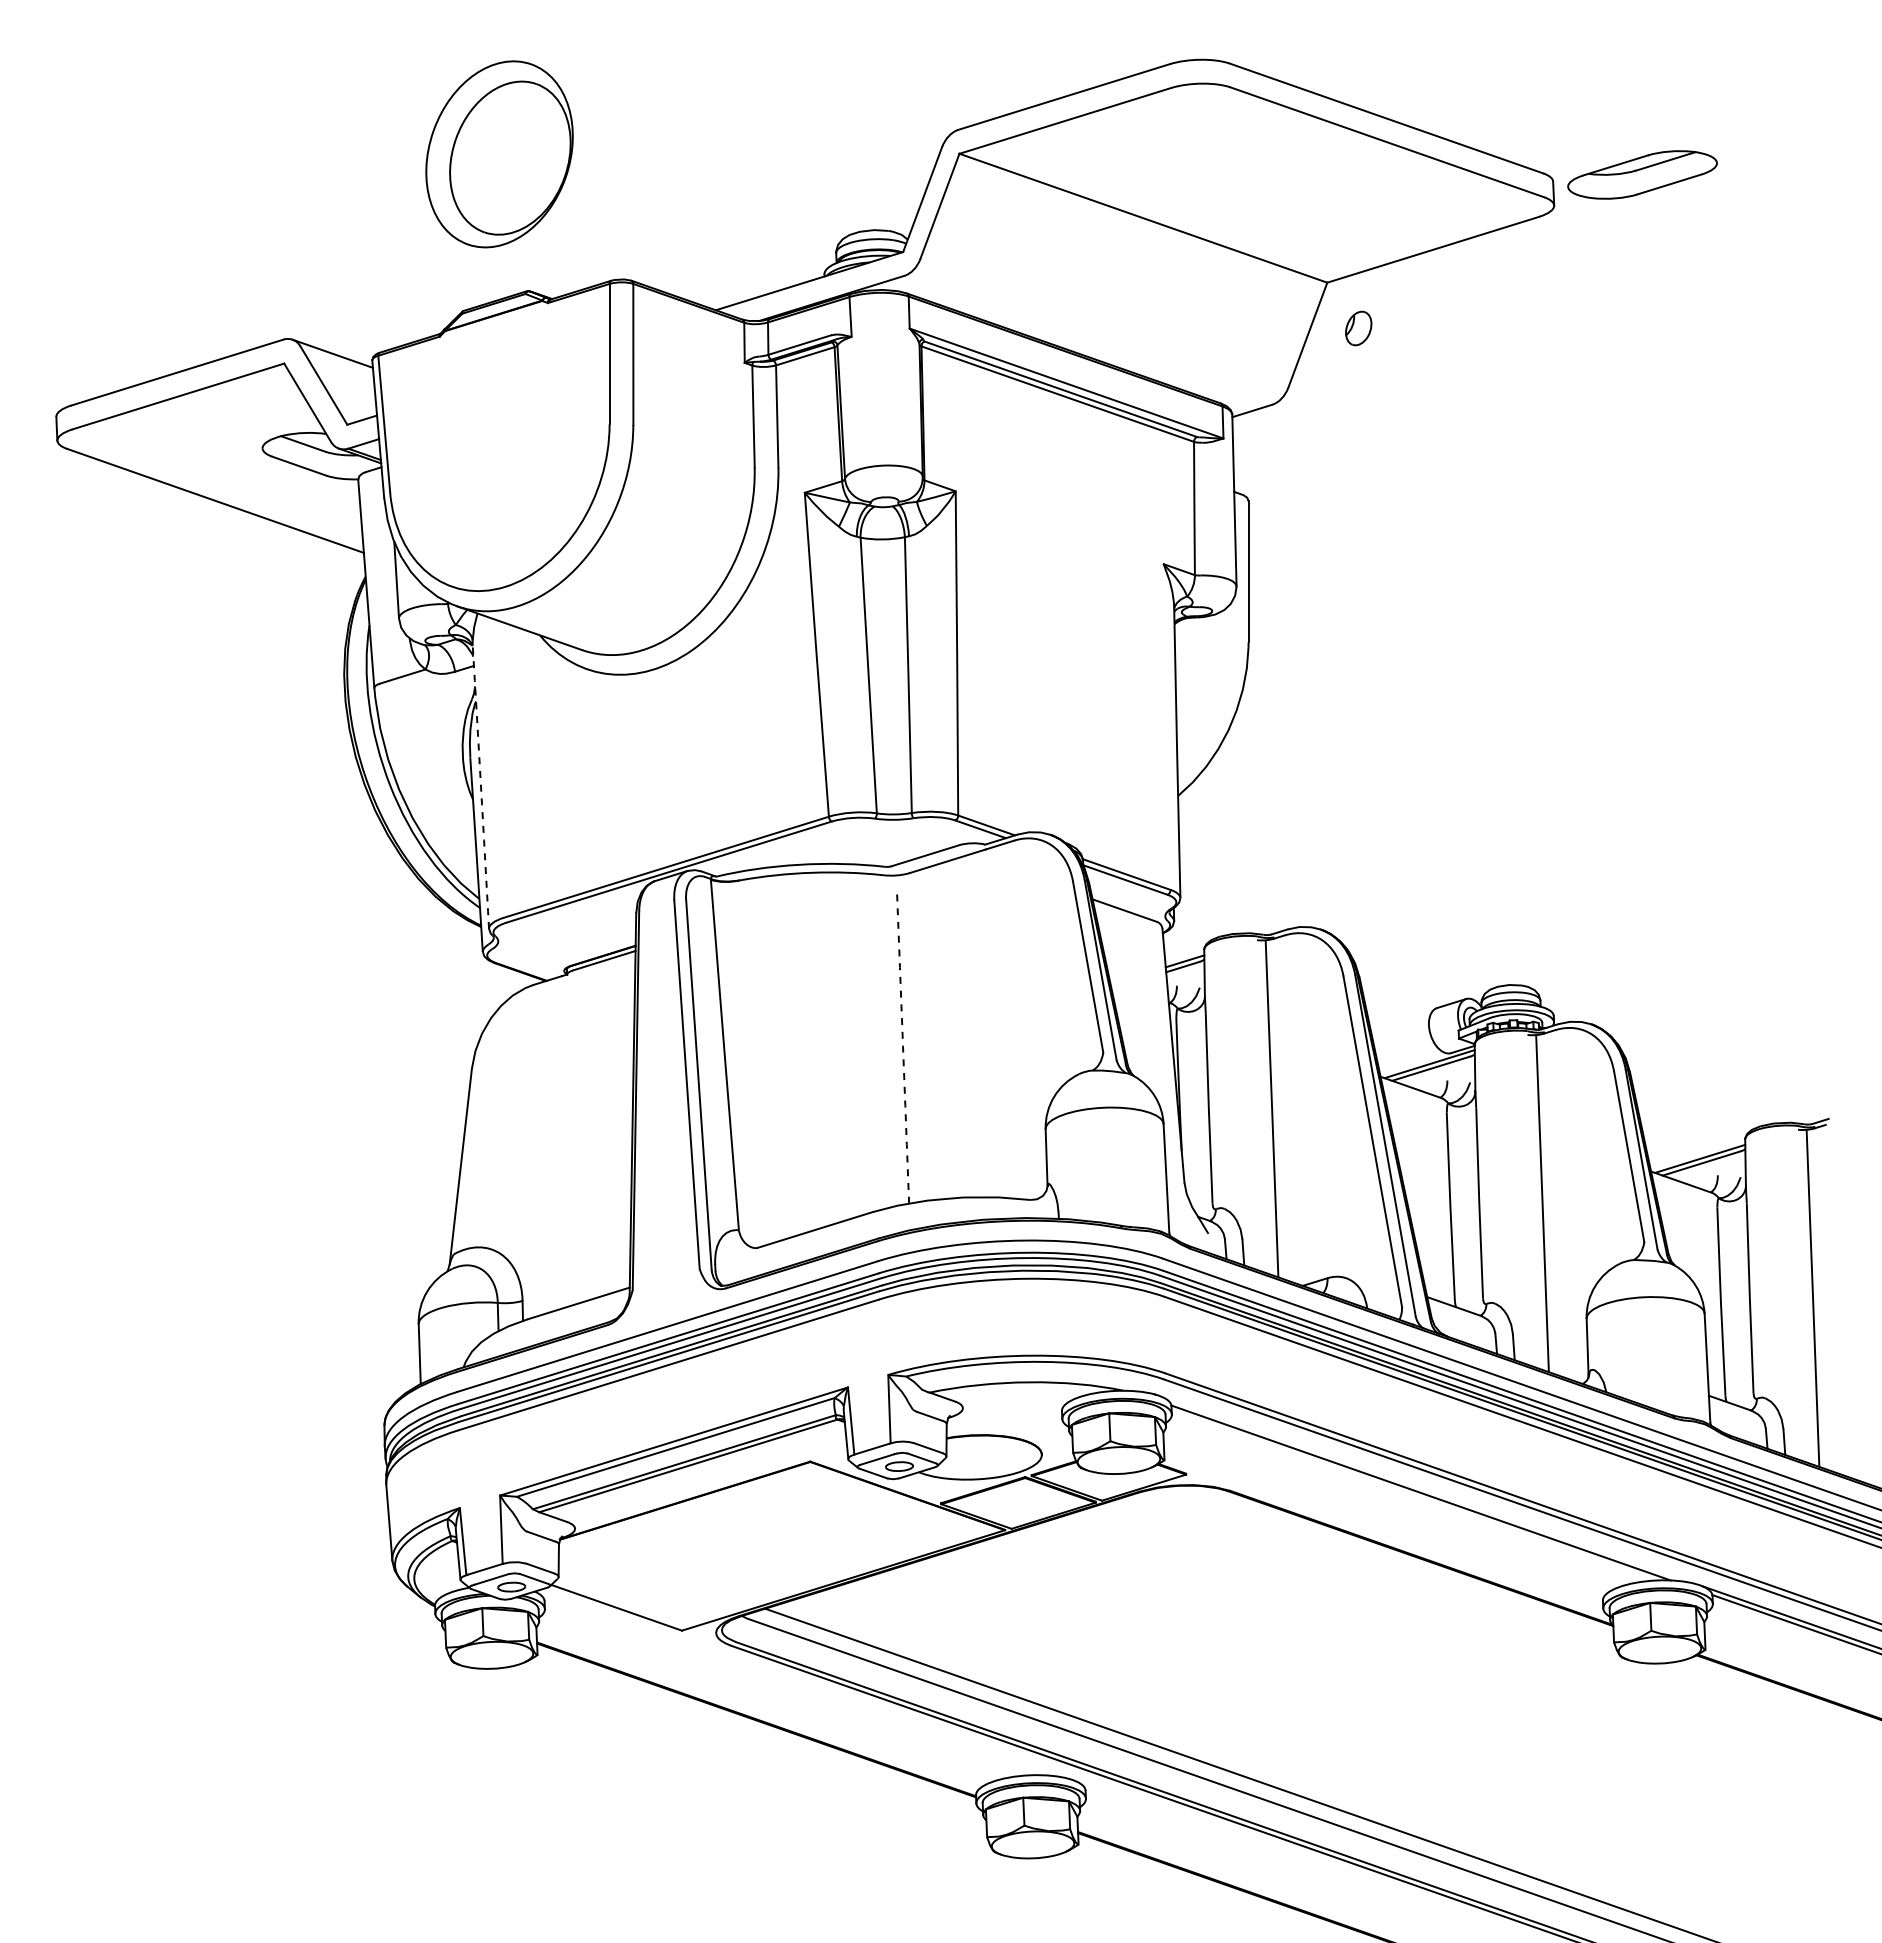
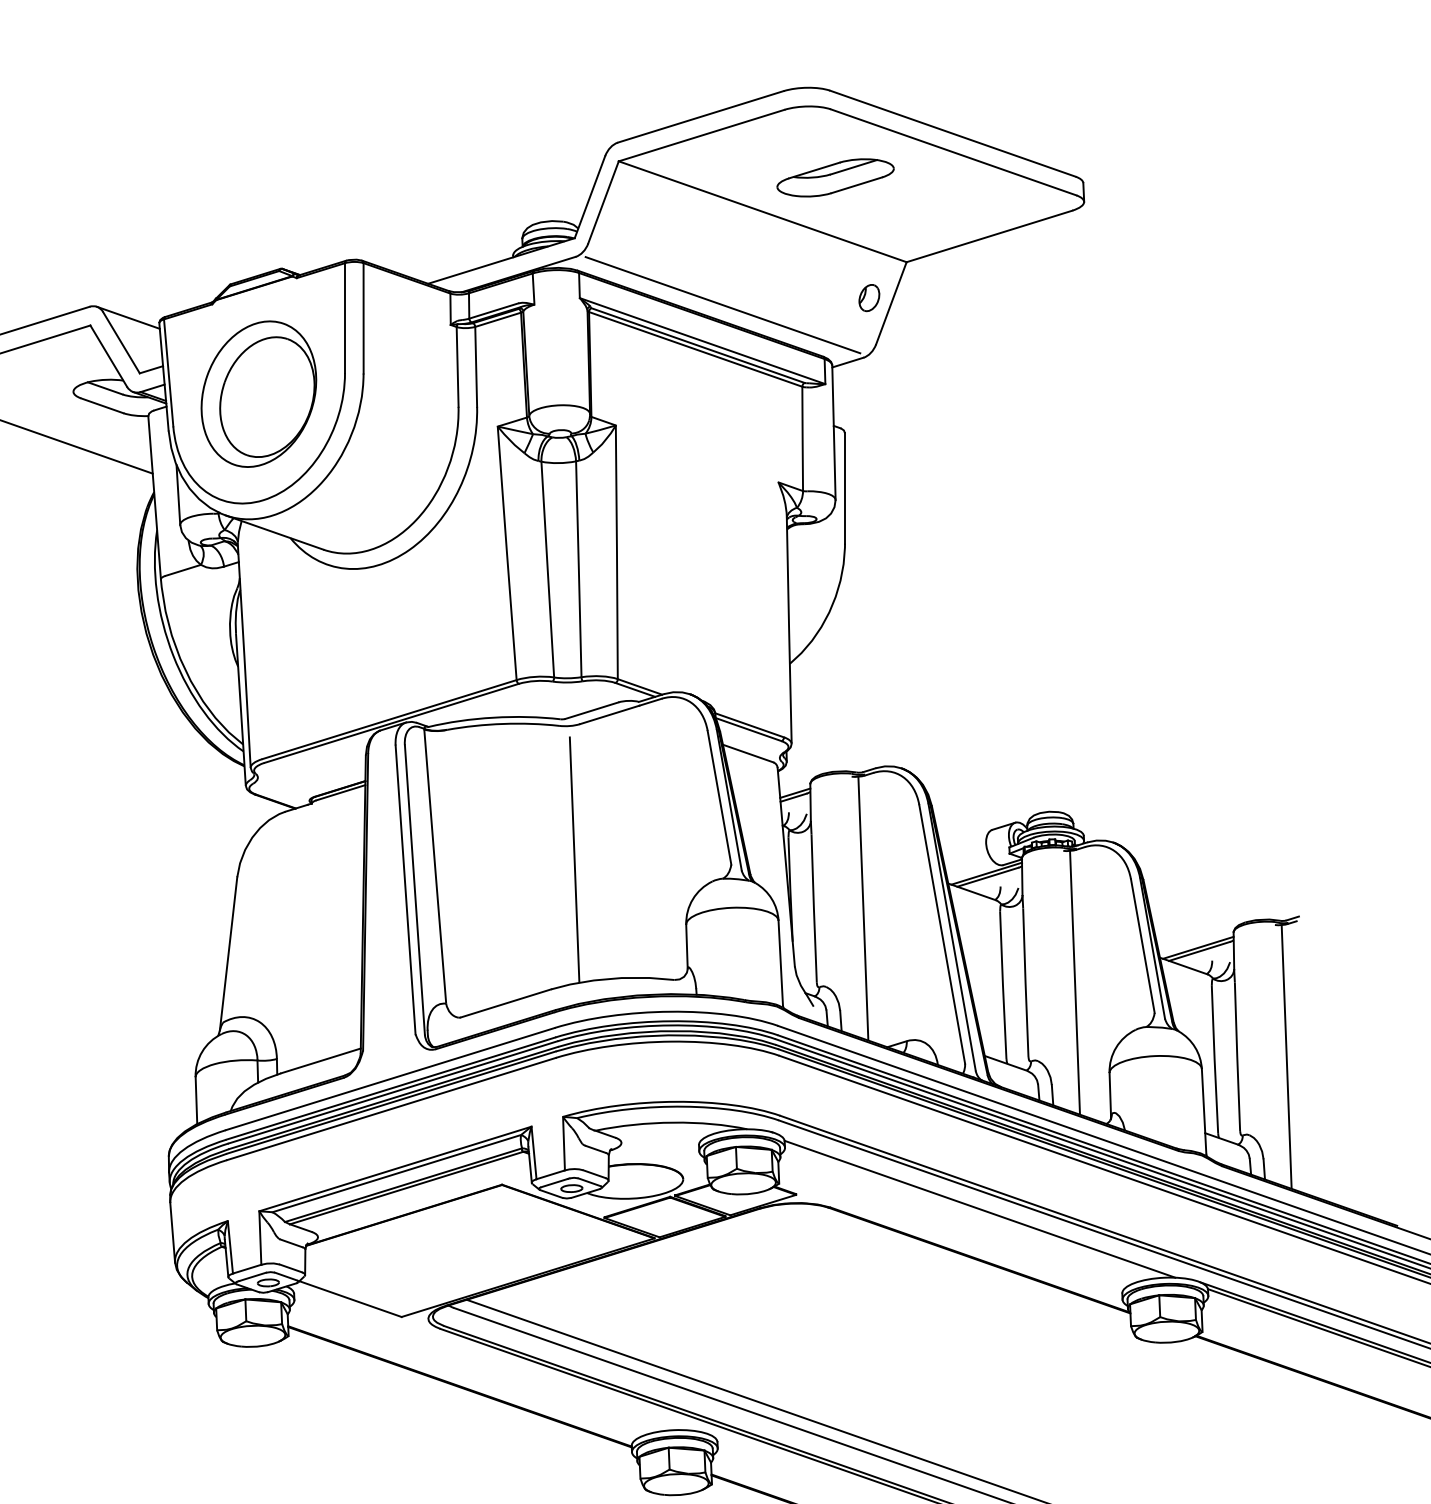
part: (499, 154) -> (258, 394), moved
part: (1642, 174) -> (835, 177), moved
part: (1358, 328) -> (869, 298), moved
line: (1092, 337) -> (722, 305), added
arc: (481, 787) -> (244, 657), dashed -> solid
arc: (903, 1046) -> (574, 859), dashed -> solid

